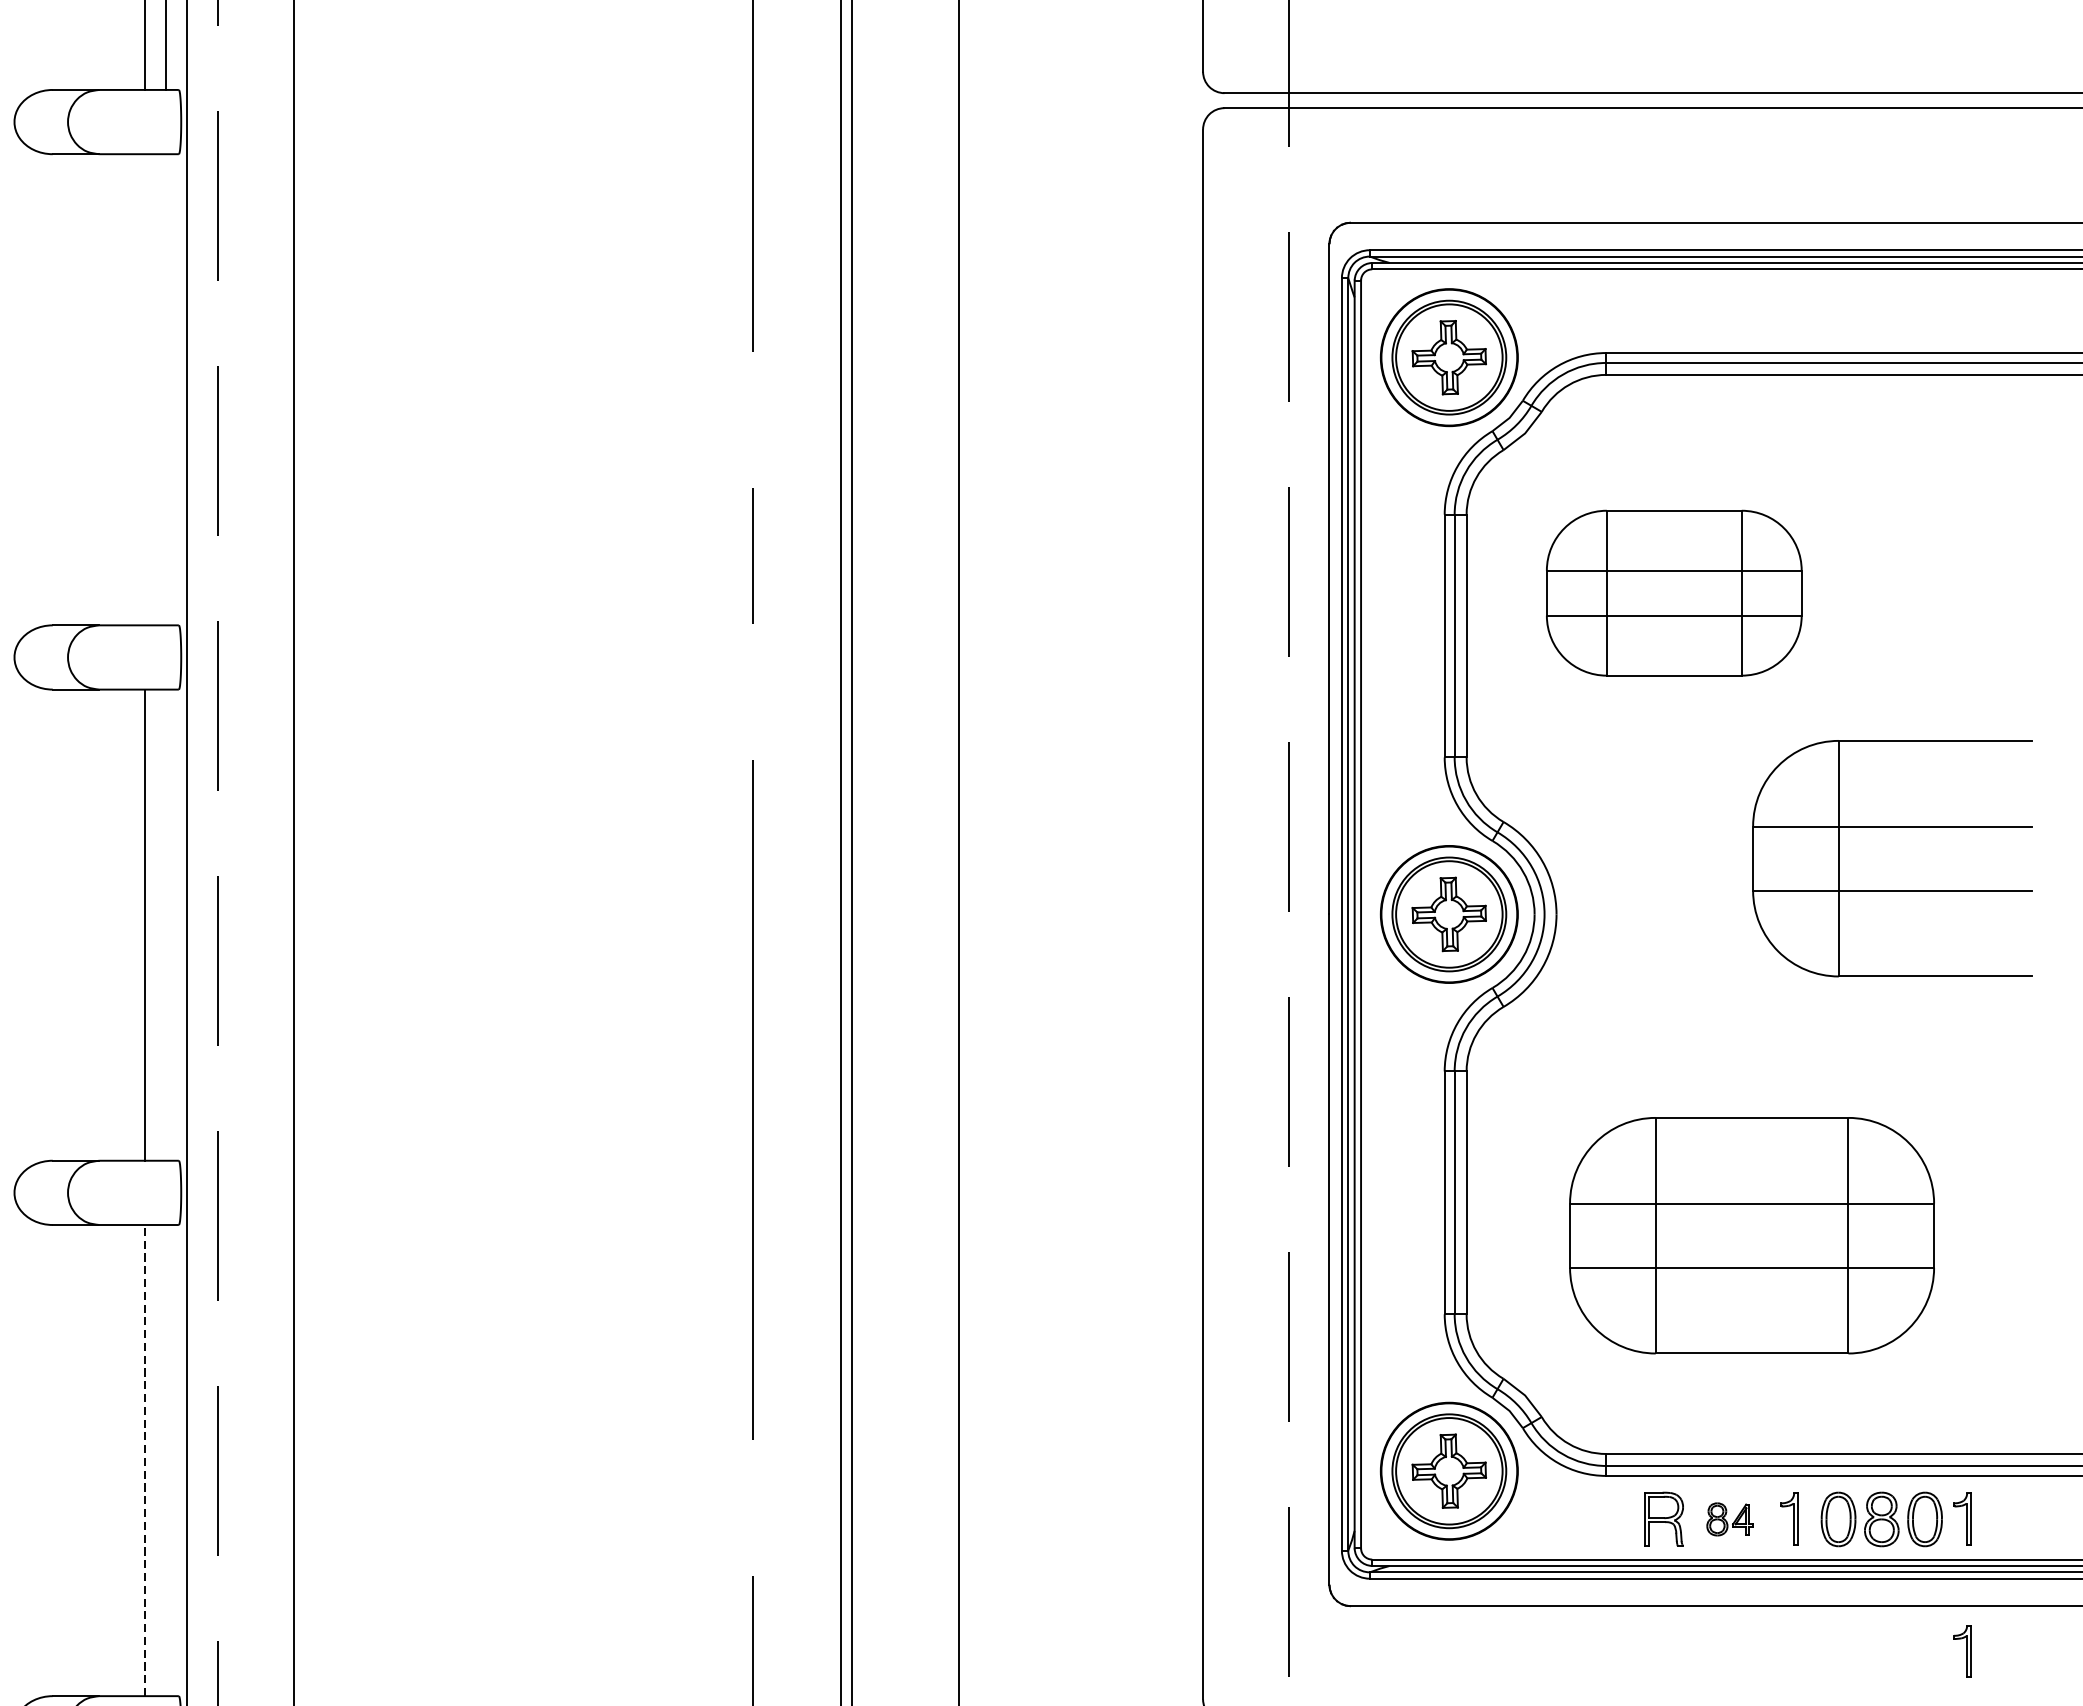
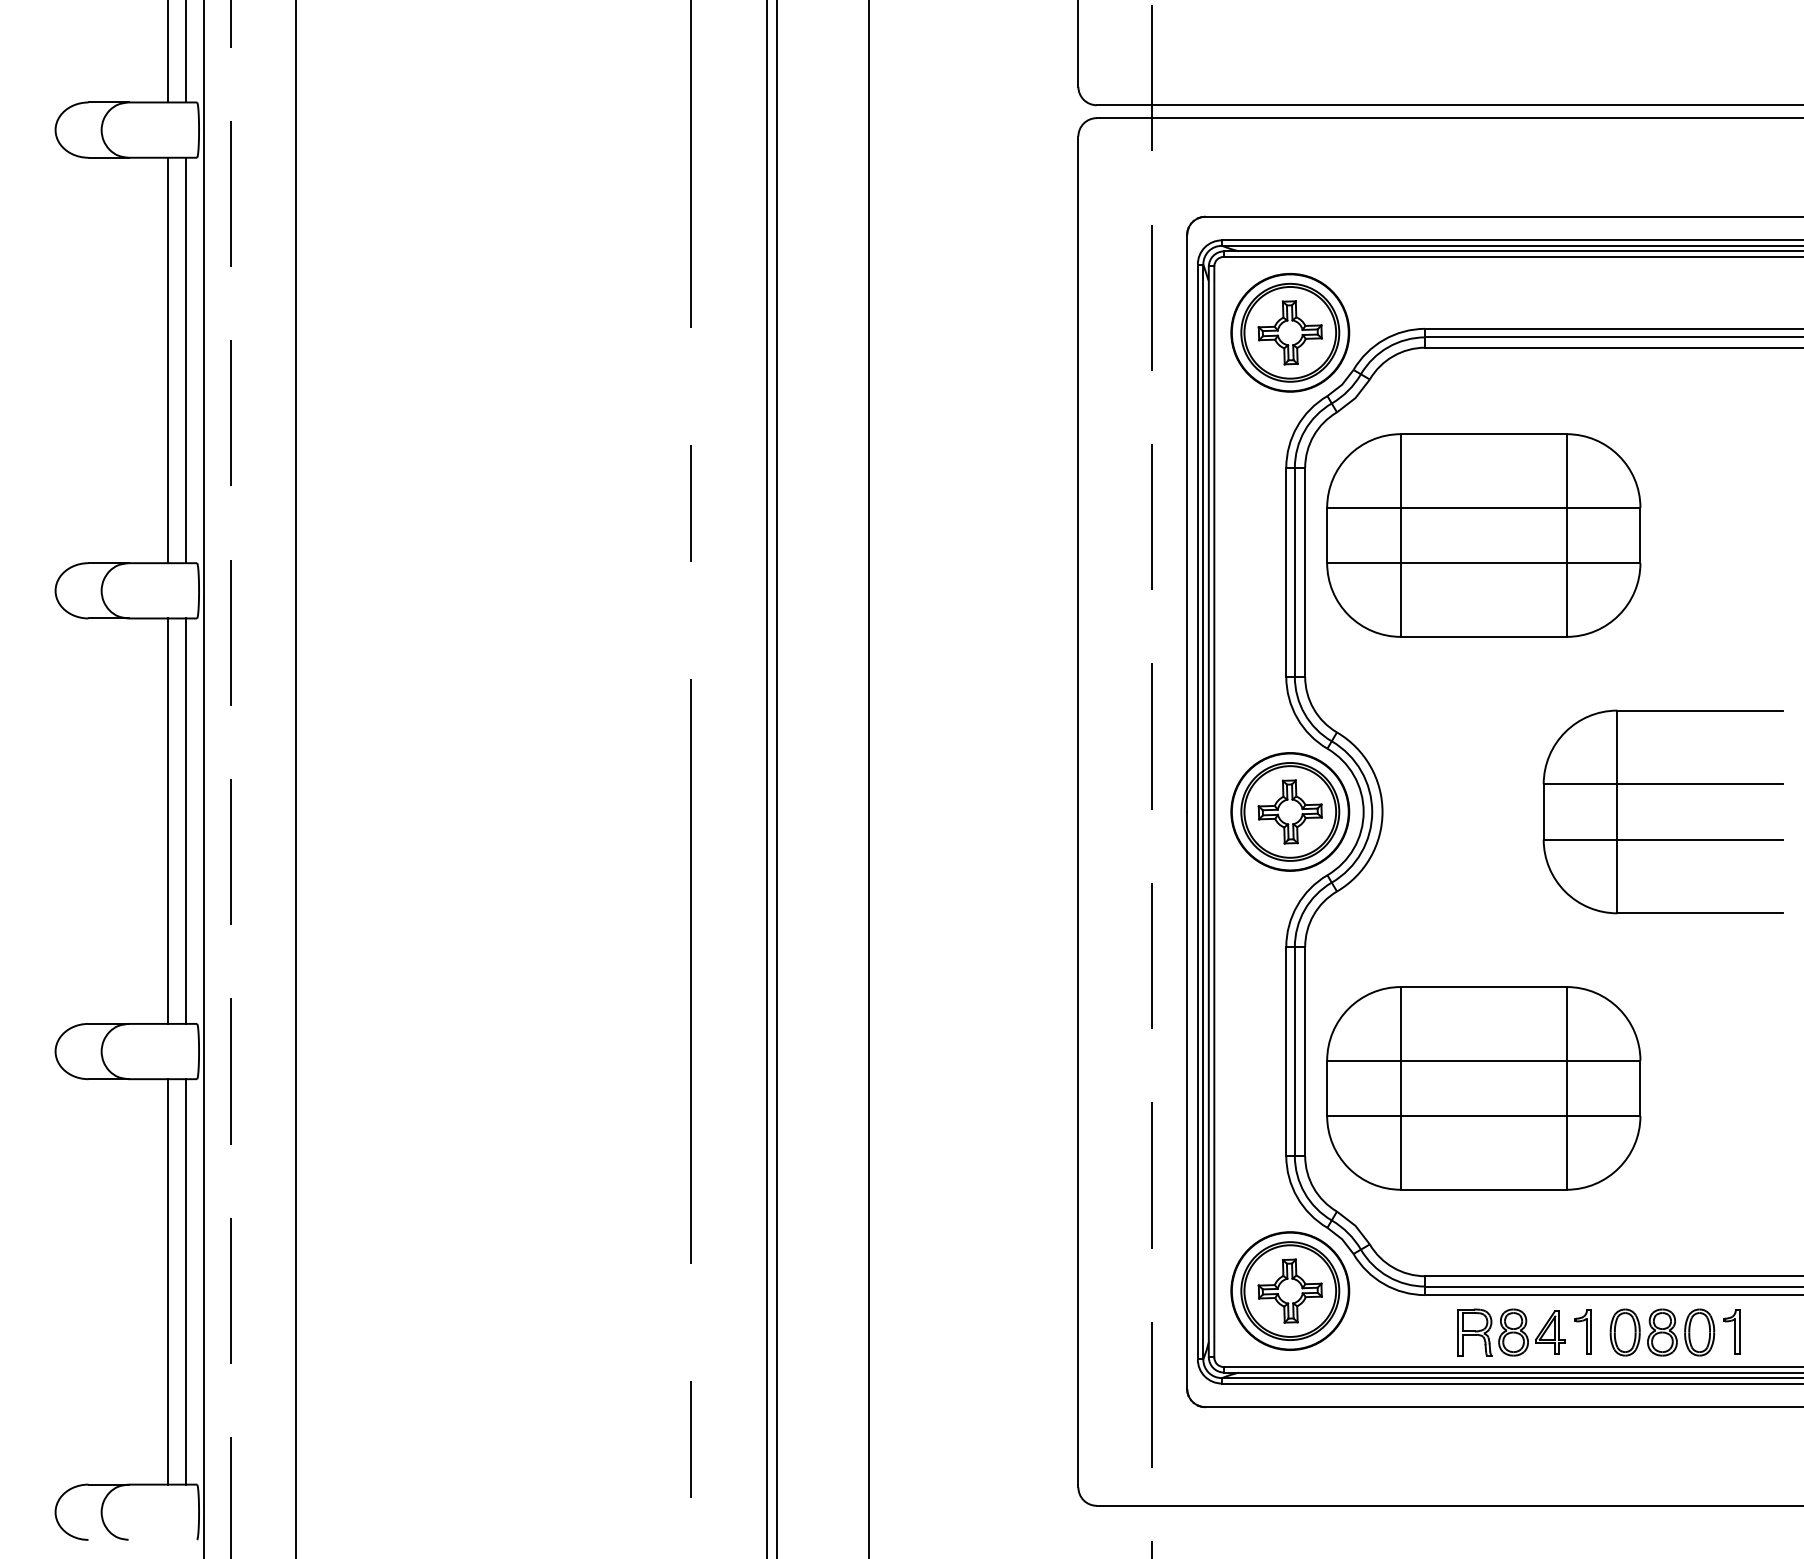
line: (144, 389) -> (167, 360), added
line: (165, 389) -> (185, 360), added
part: (1673, 593) -> (1483, 535), size x1.43
part: (1891, 826) -> (1662, 784), moved
line: (165, 924) -> (185, 820), added
part: (1751, 1235) -> (1483, 1088), moved
line: (144, 1460) -> (167, 1281), dashed -> solid
line: (165, 1460) -> (185, 1281), added
part: (1729, 1519) -> (1531, 1332), size x1.67
part: (1962, 1650) -> (1731, 1445), removed

